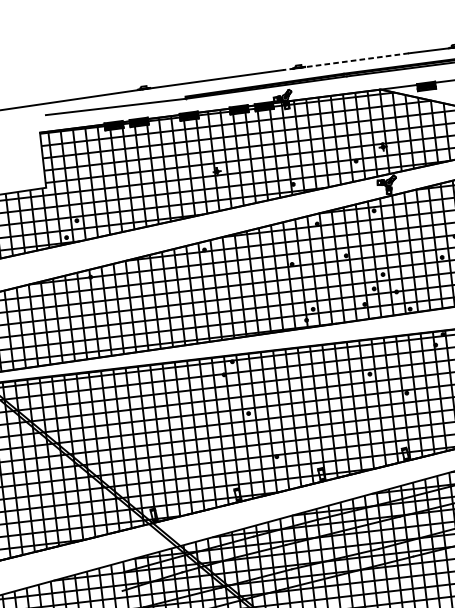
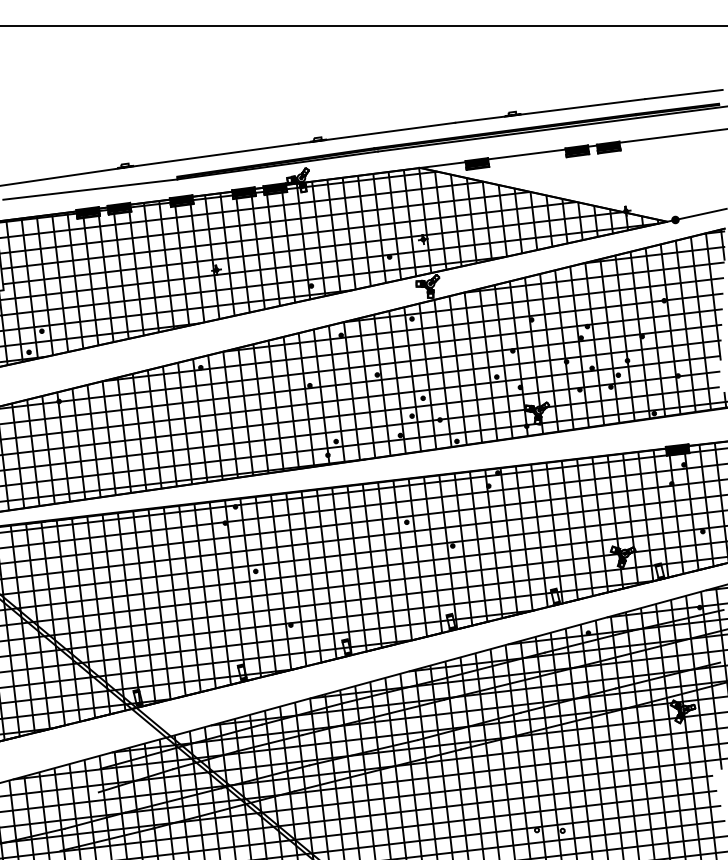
line: (345, 61) -> (376, 133), dashed -> solid

